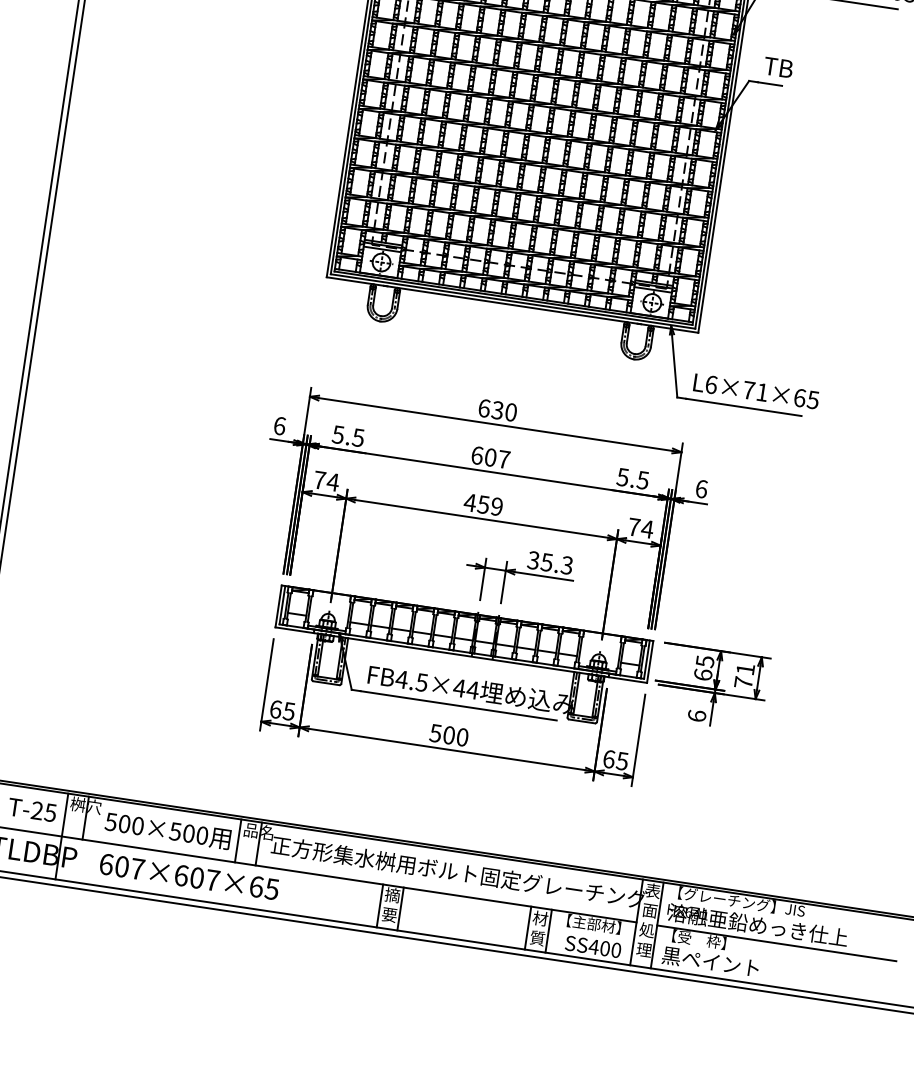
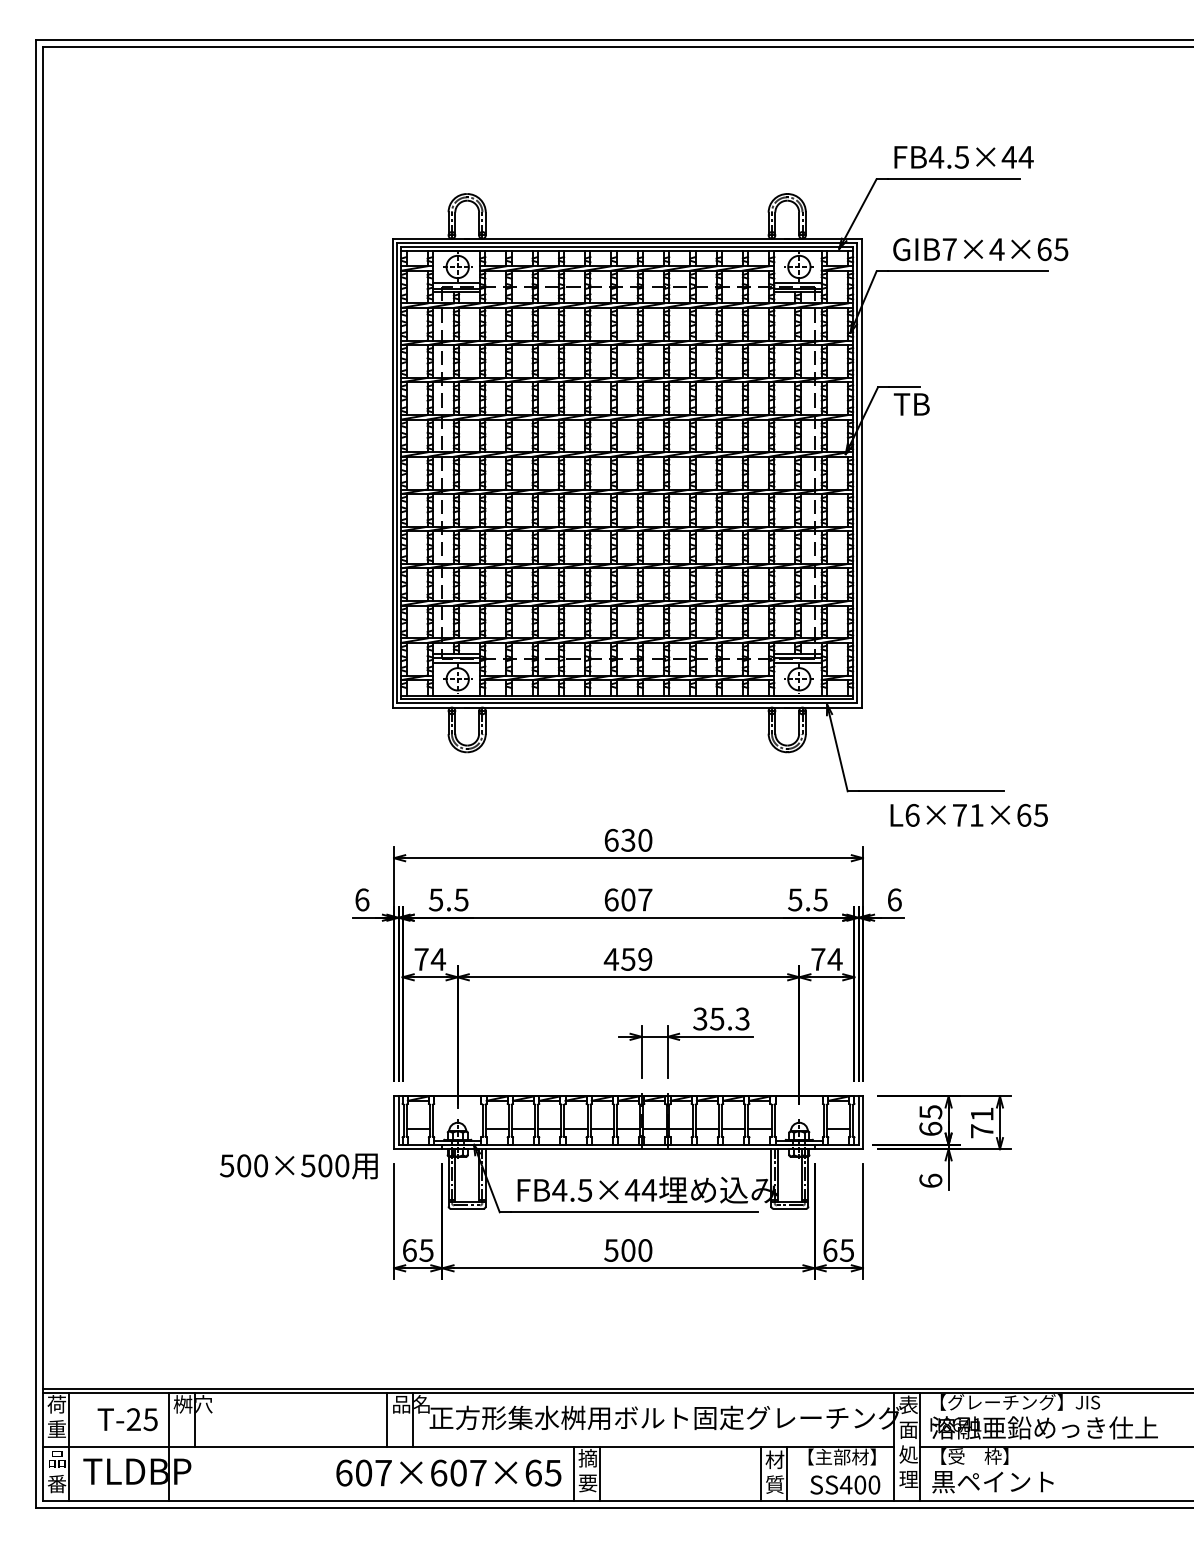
text: (778, 67) -> (911, 404), moved
text: (755, 391) -> (968, 815), moved
text: (167, 831) -> (298, 1166), moved
text: (189, 876) -> (448, 1472), moved

